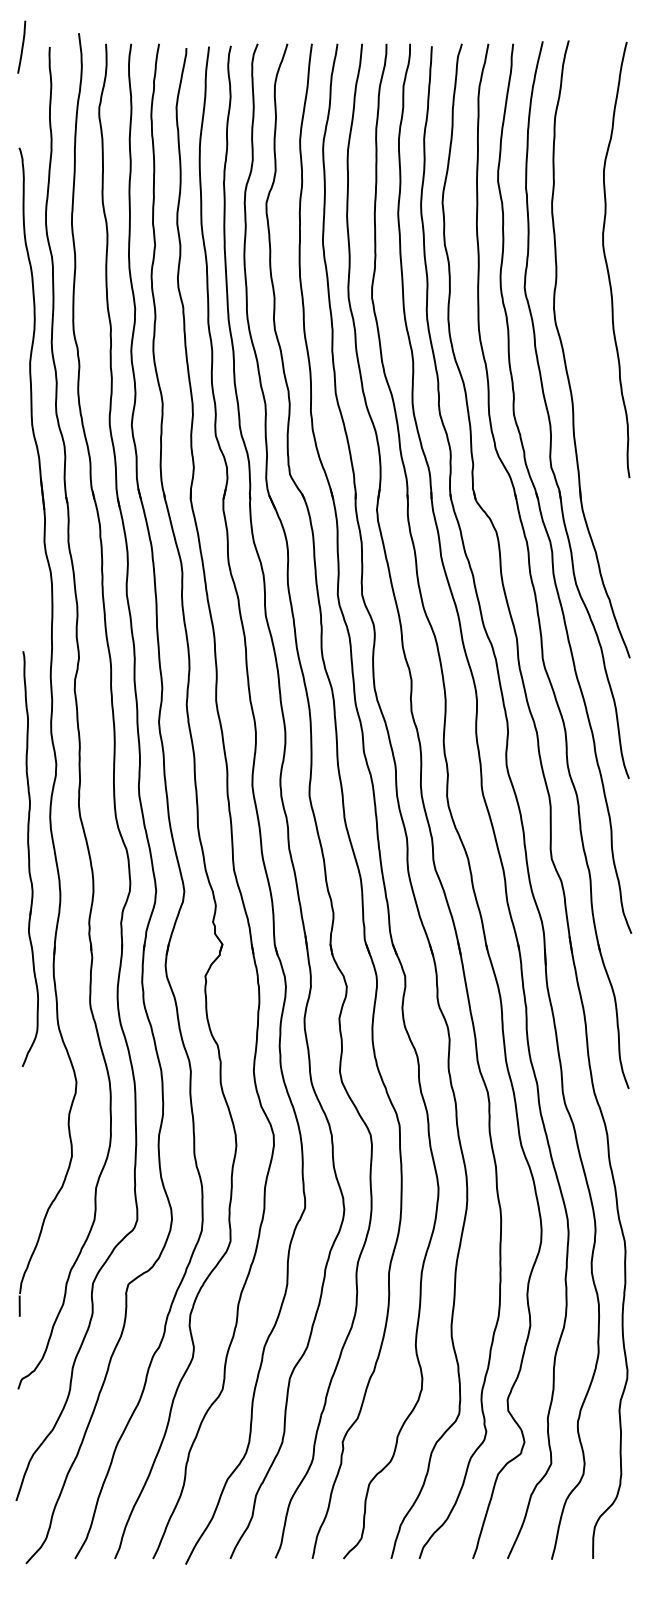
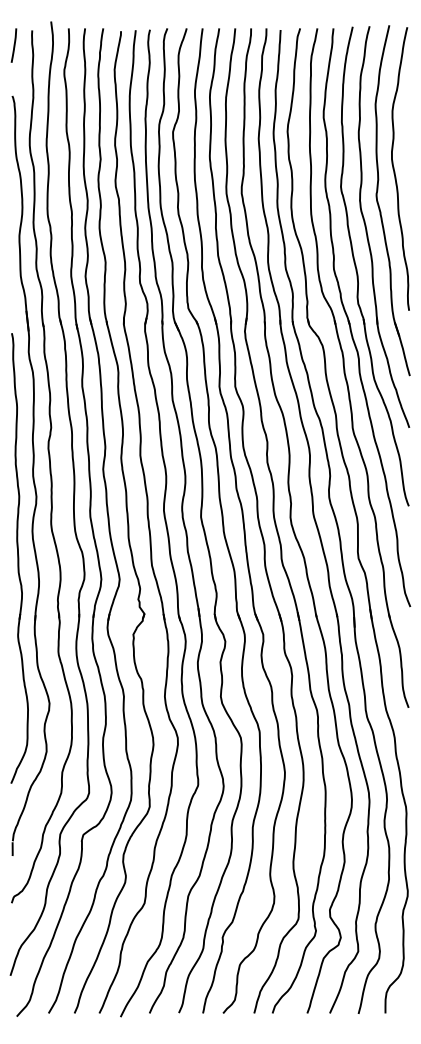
line: (20, 47) -> (13, 45), moved
part: (583, 314) -> (379, 204), added
part: (30, 859) -> (19, 558), size x1.67

